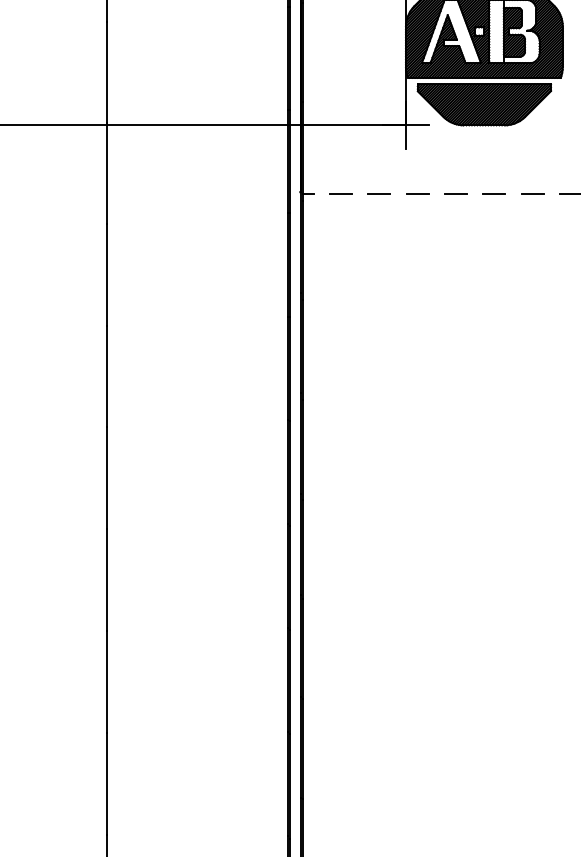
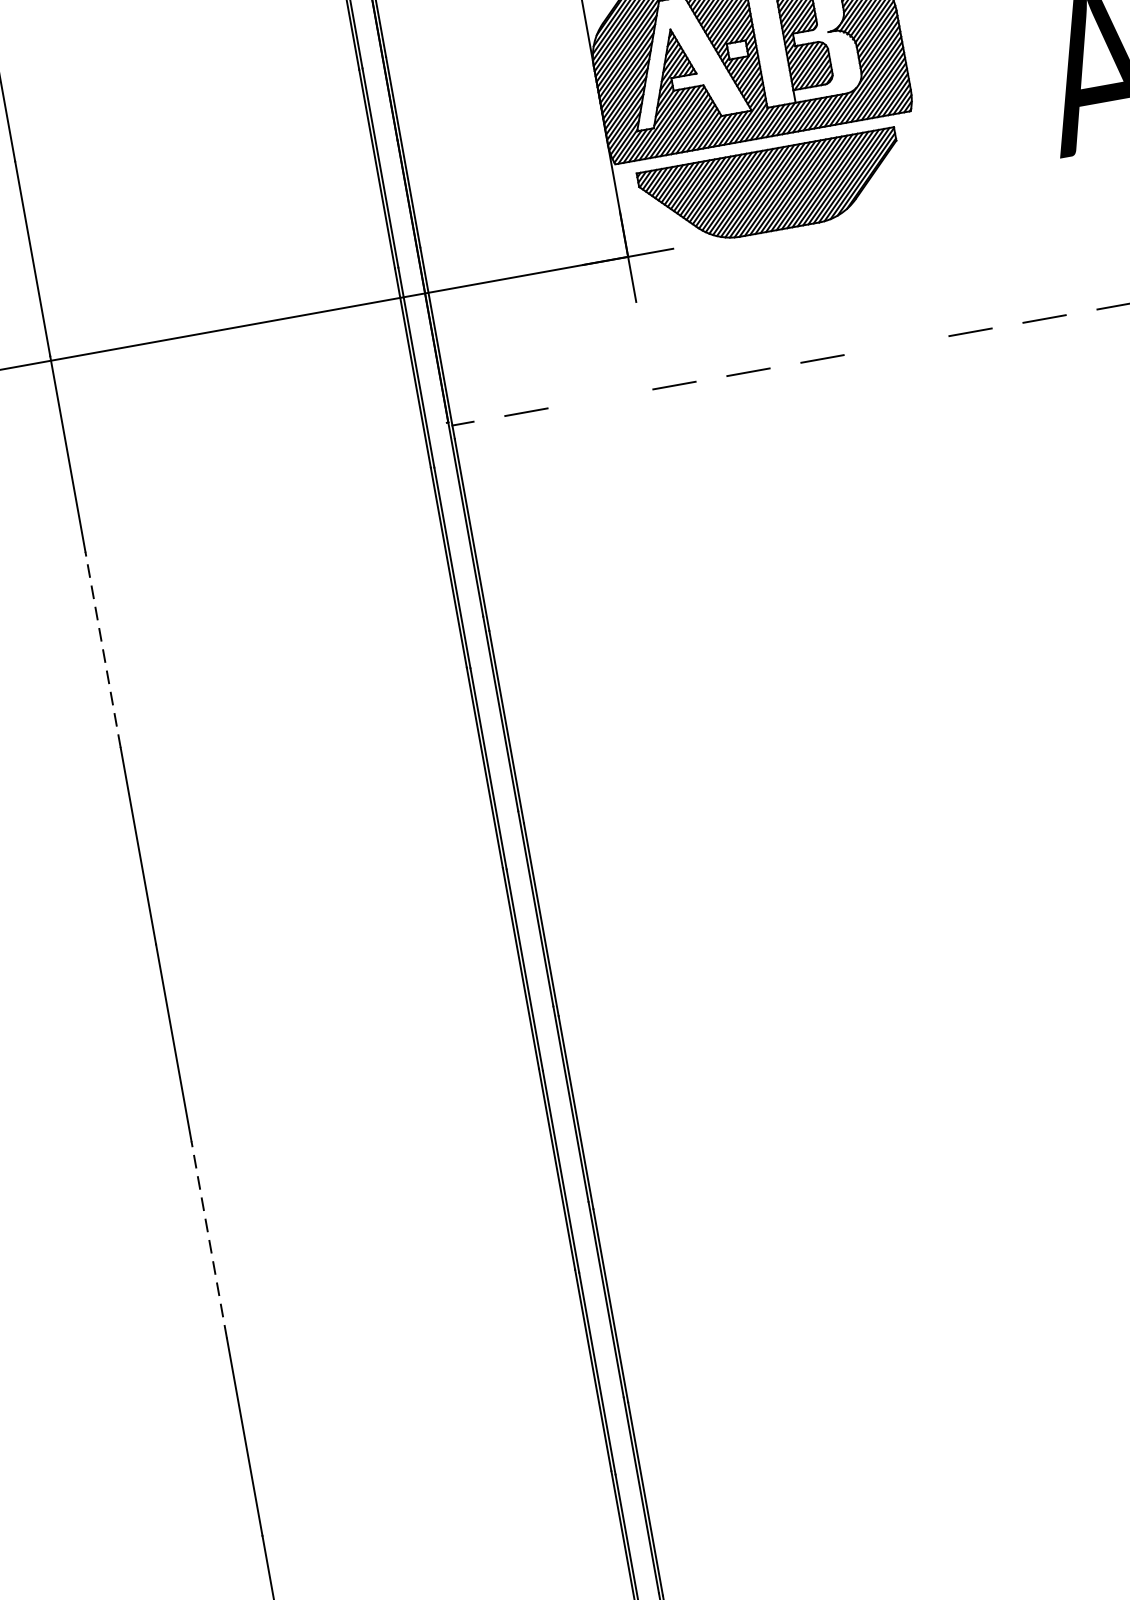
line: (378, 193) -> (598, 398), removed
line: (532, 193) -> (896, 344), removed
line: (107, 274) -> (102, 649), solid -> dashed
line: (107, 579) -> (209, 1238), solid -> dashed

